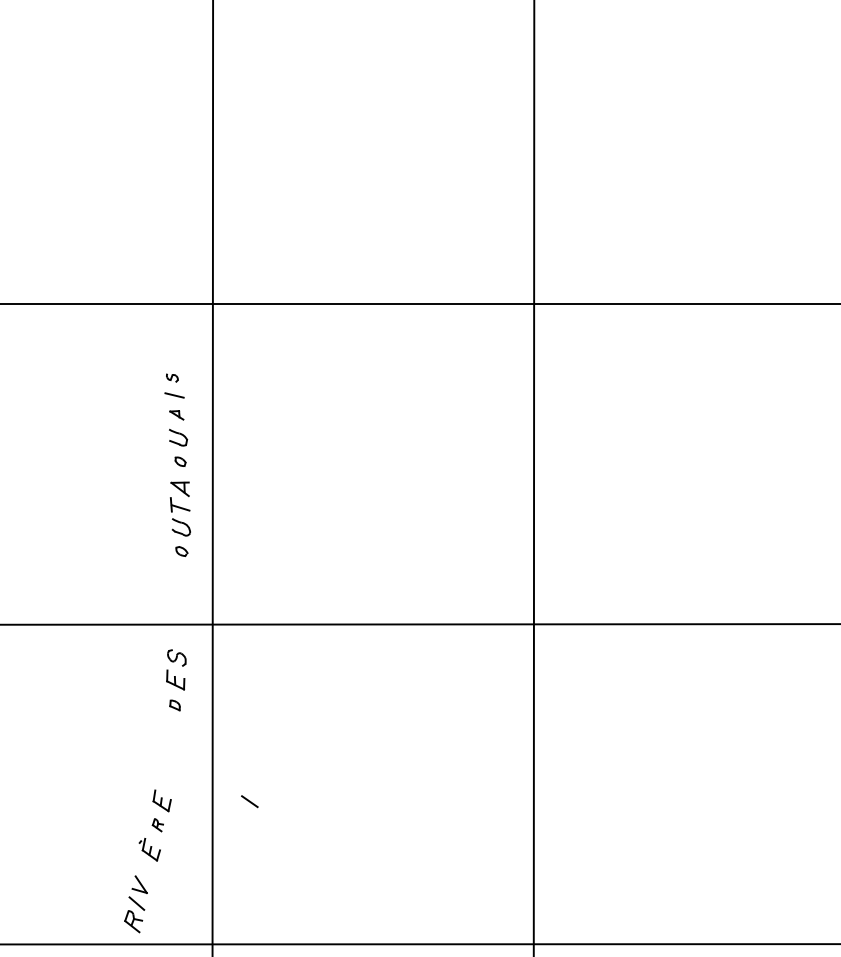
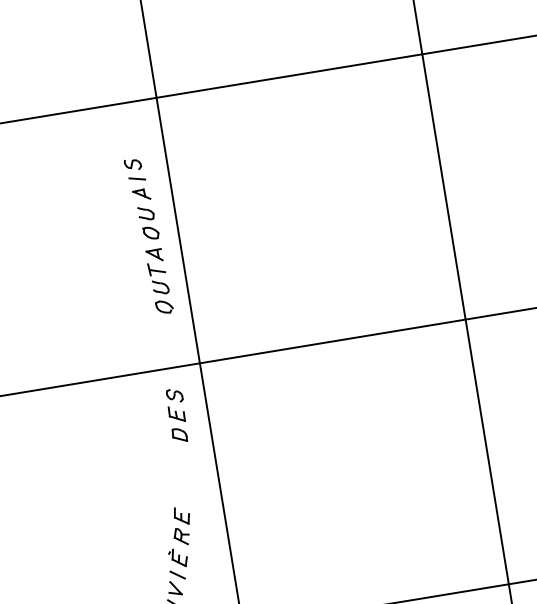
part: (172, 377) -> (133, 164), size x1.67
part: (176, 415) -> (141, 195), size x1.43
part: (180, 461) -> (151, 232), size x1.67
part: (181, 551) -> (164, 307), size x1.67
part: (174, 705) -> (179, 435), size x1.67
line: (249, 801) -> (177, 575), moved
part: (157, 825) -> (181, 537), size x1.67

